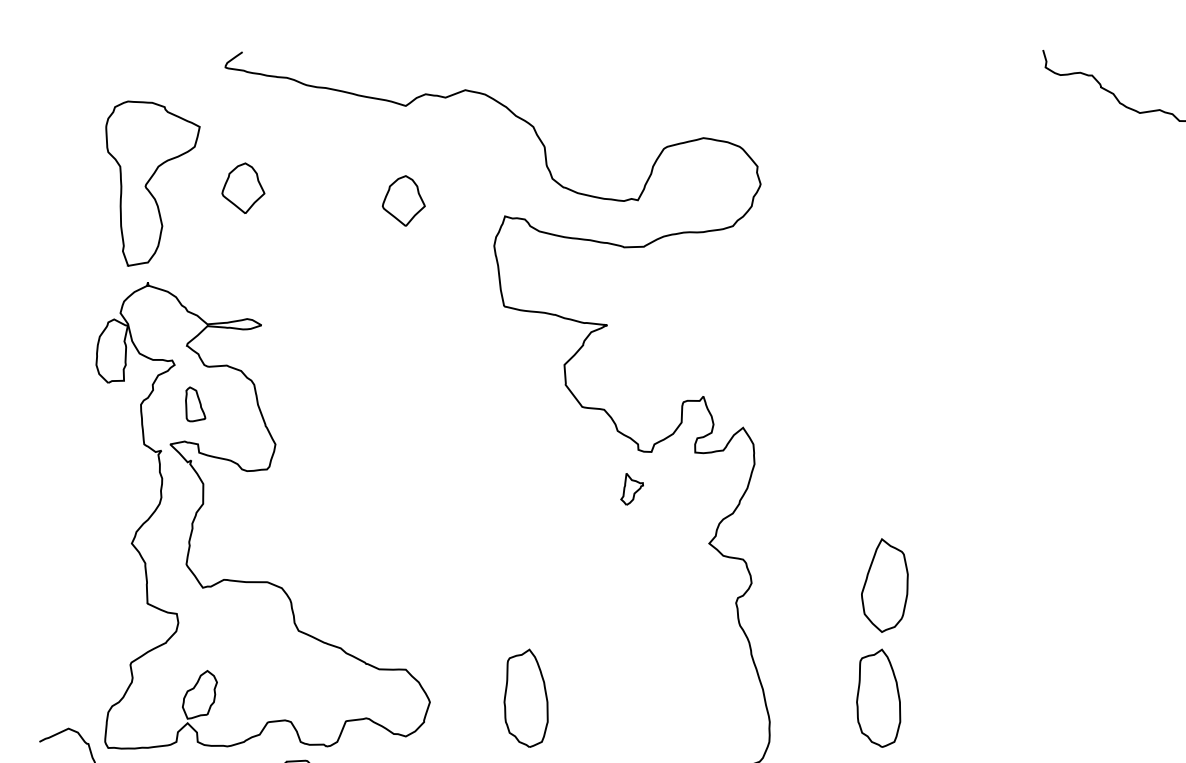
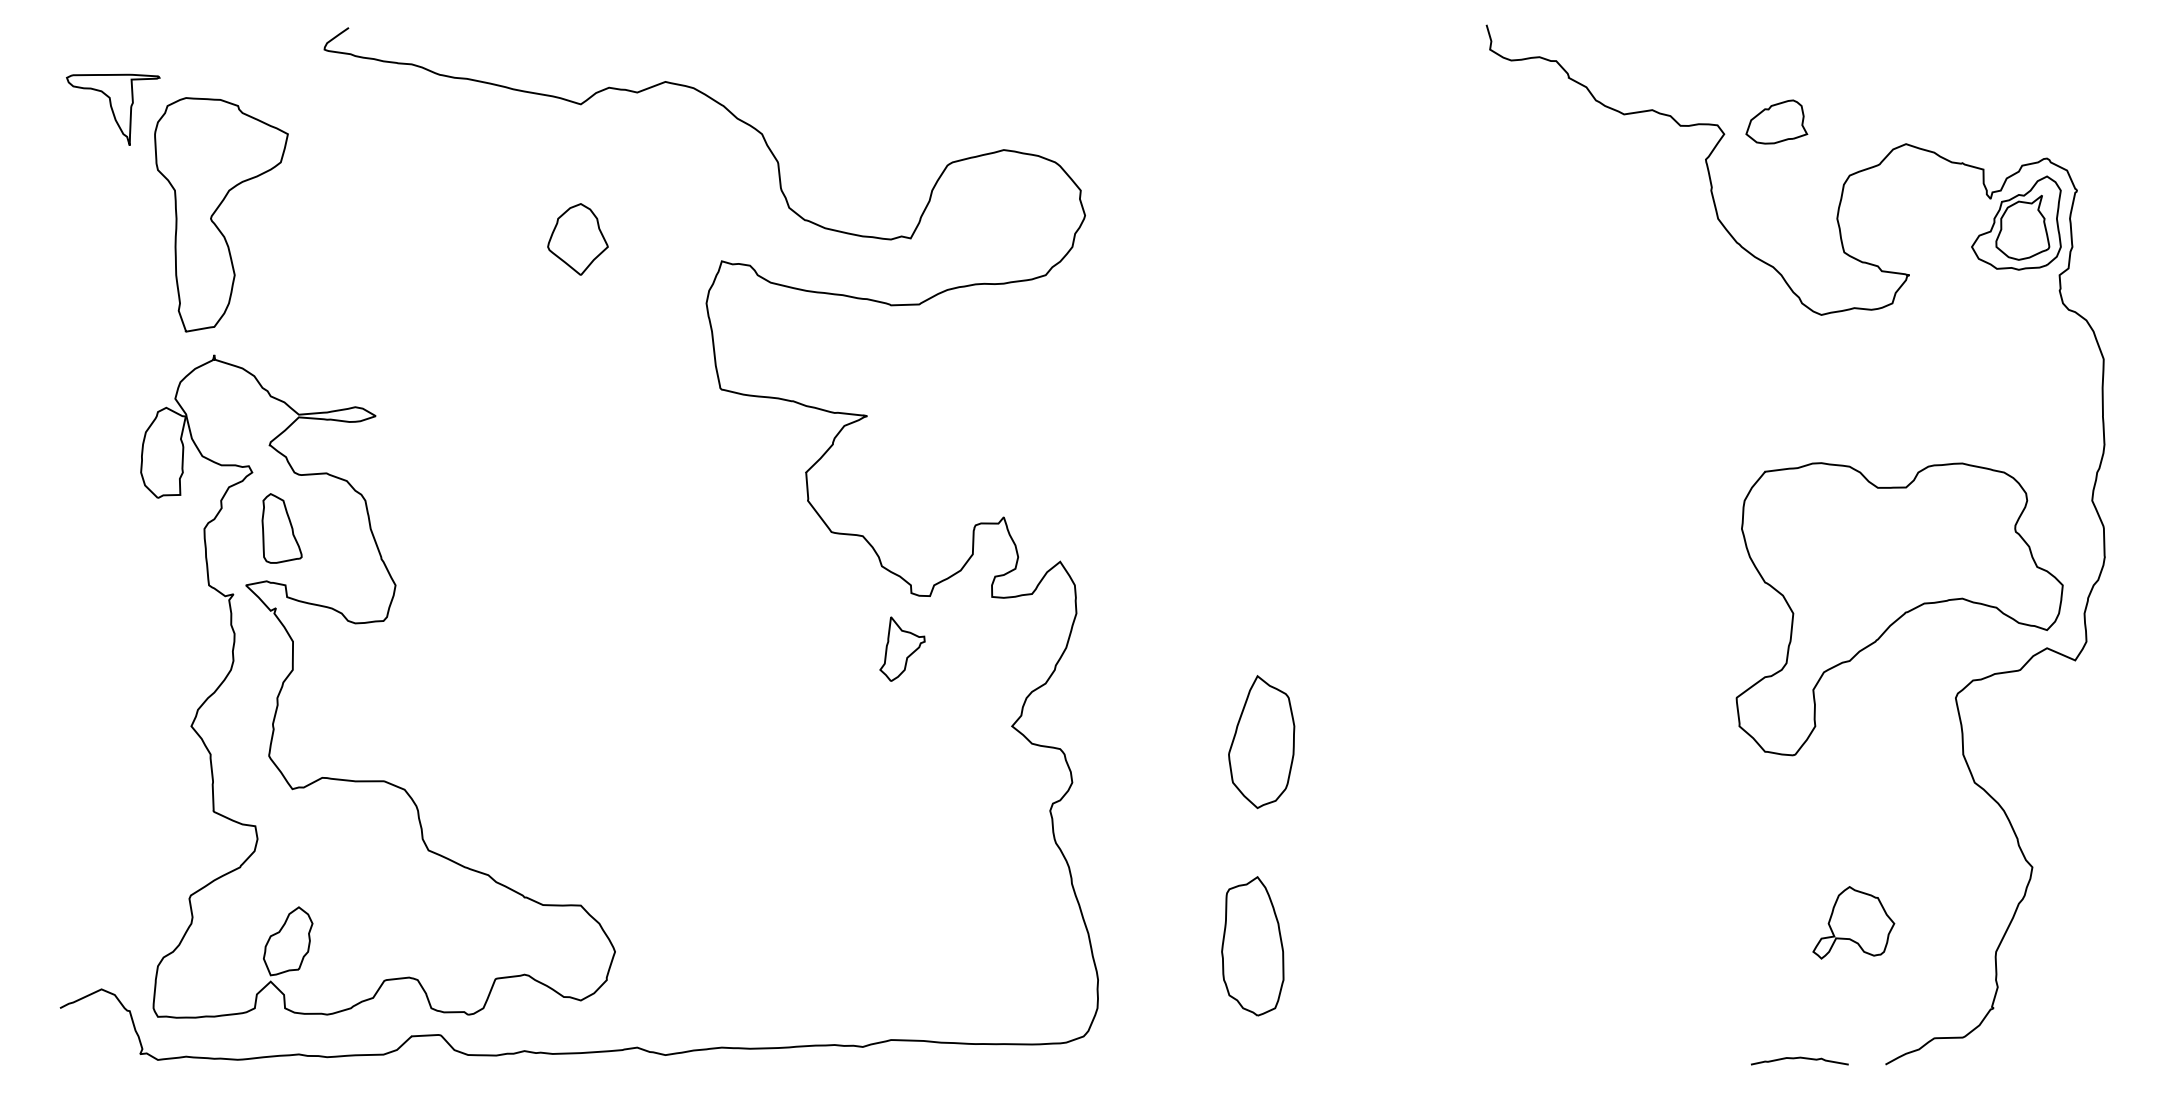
part: (77, 109) -> (113, 109), added
part: (243, 188) -> (349, 221), removed
part: (195, 404) -> (281, 528), size x1.43
part: (632, 488) -> (902, 648), size x1.43
part: (884, 585) -> (1261, 742), moved
part: (525, 698) -> (751, 946), removed

